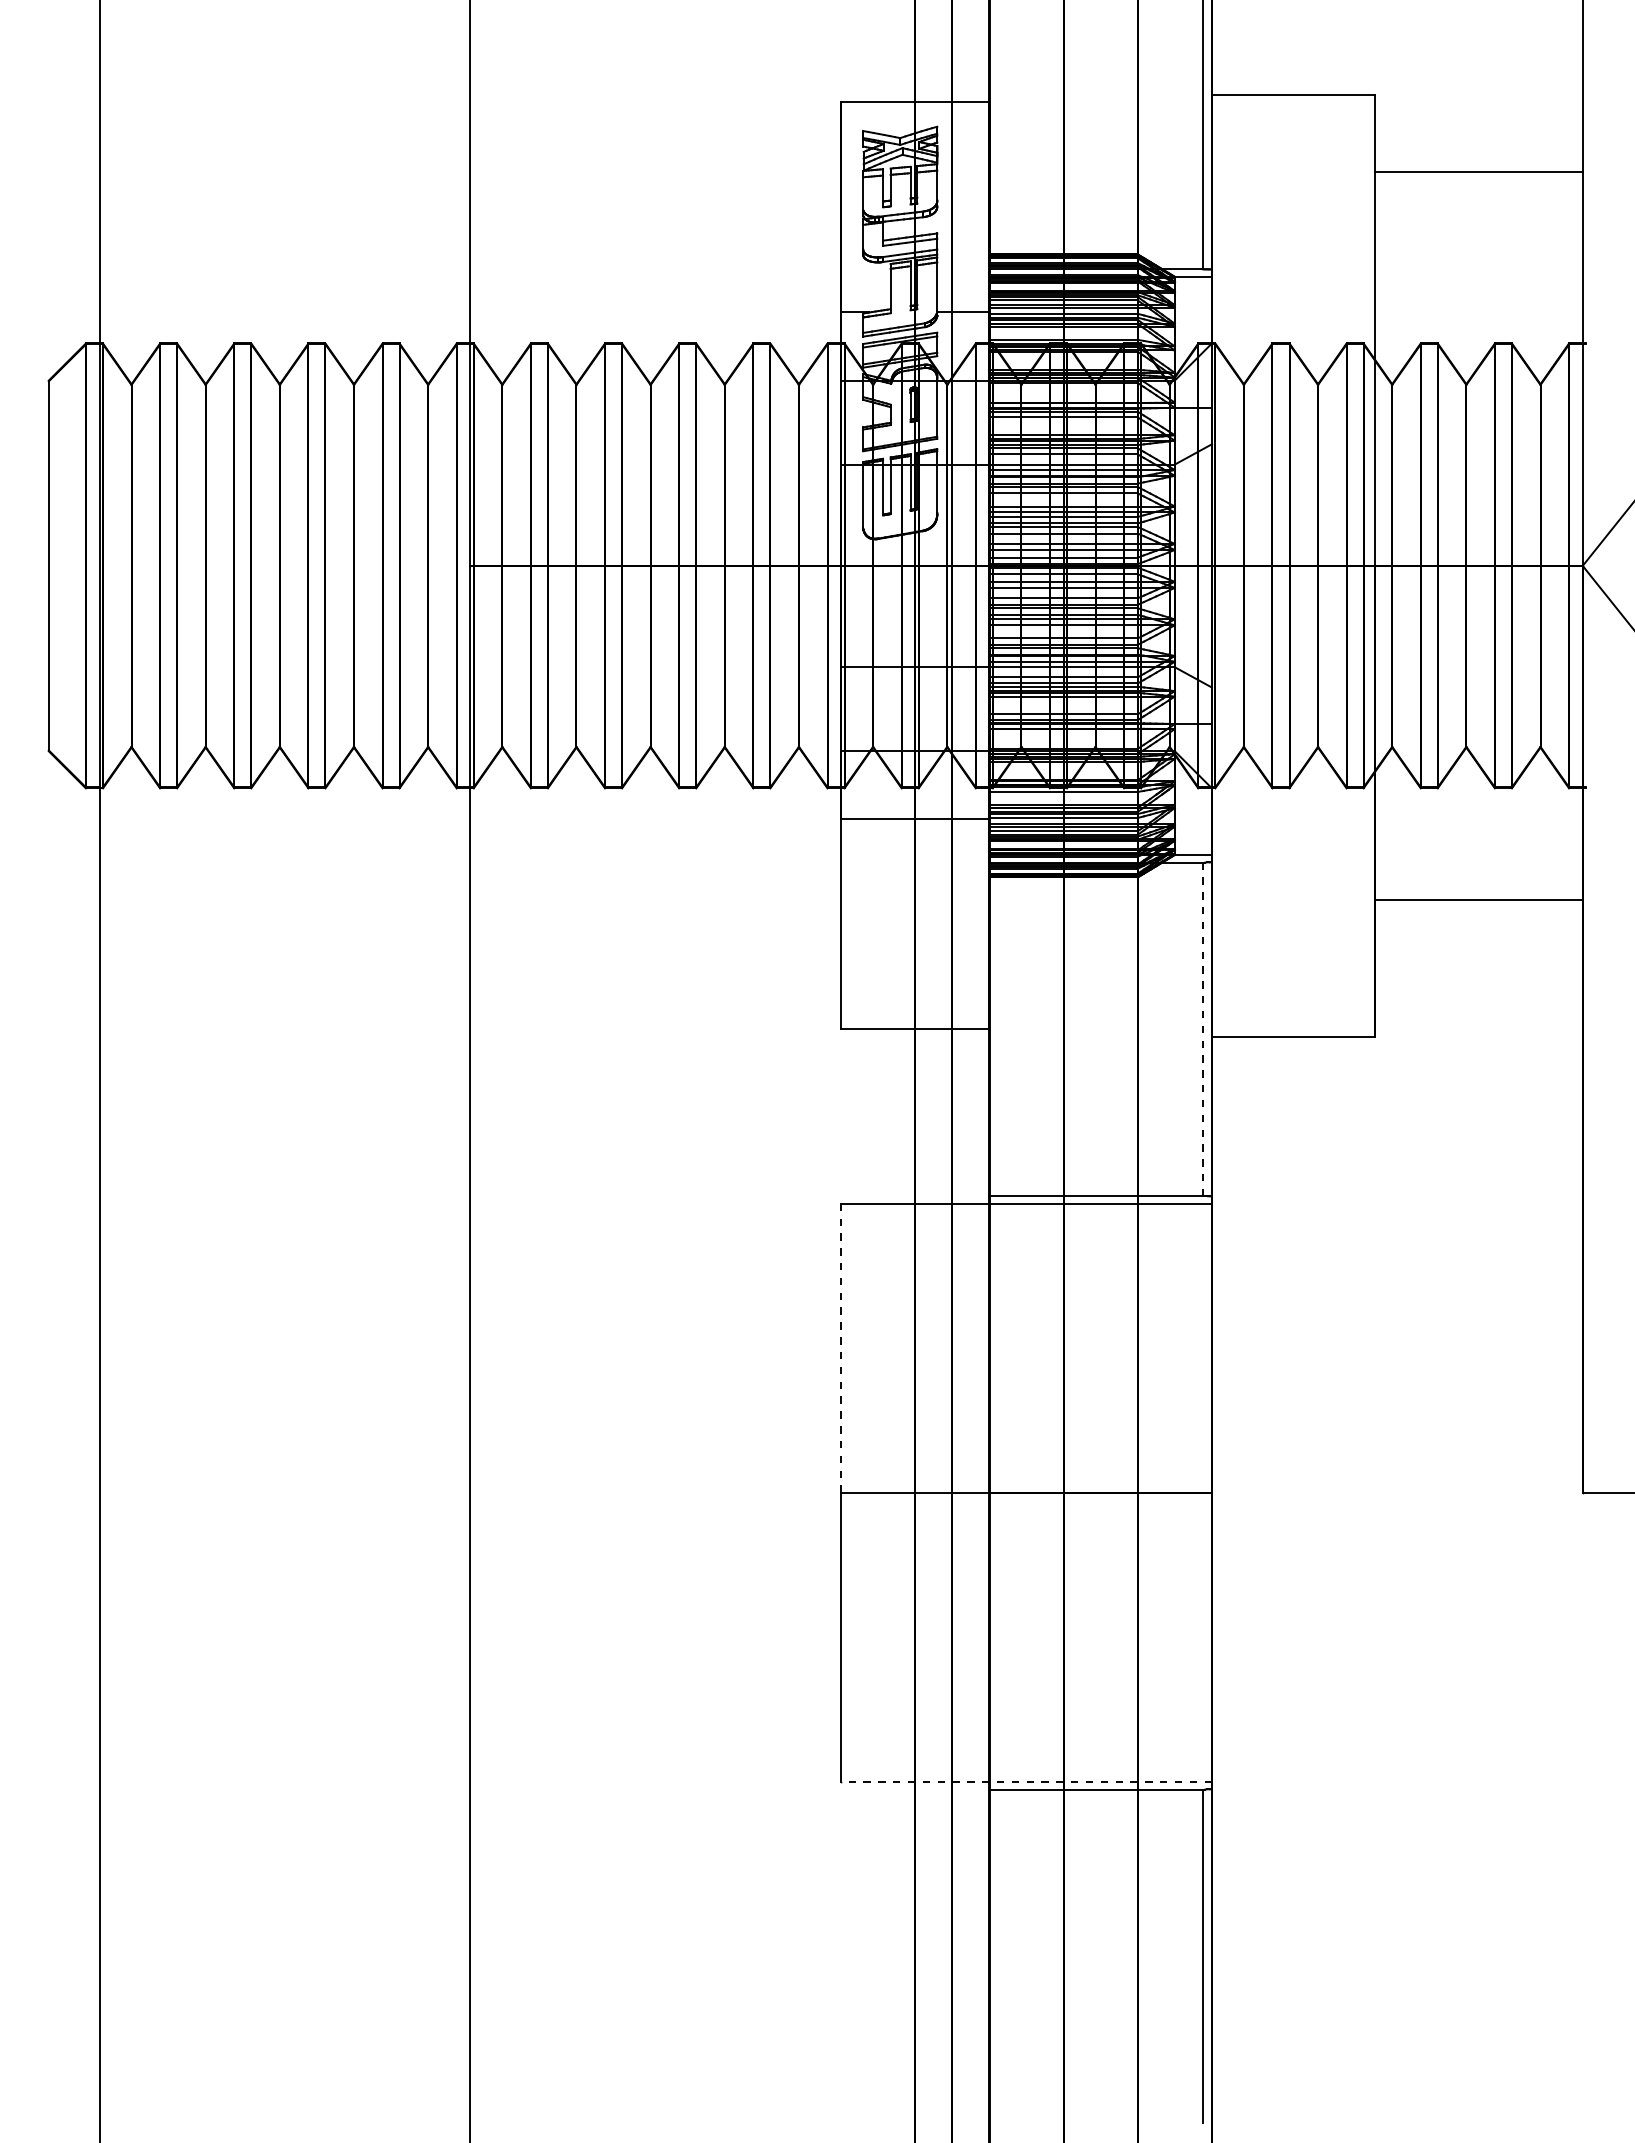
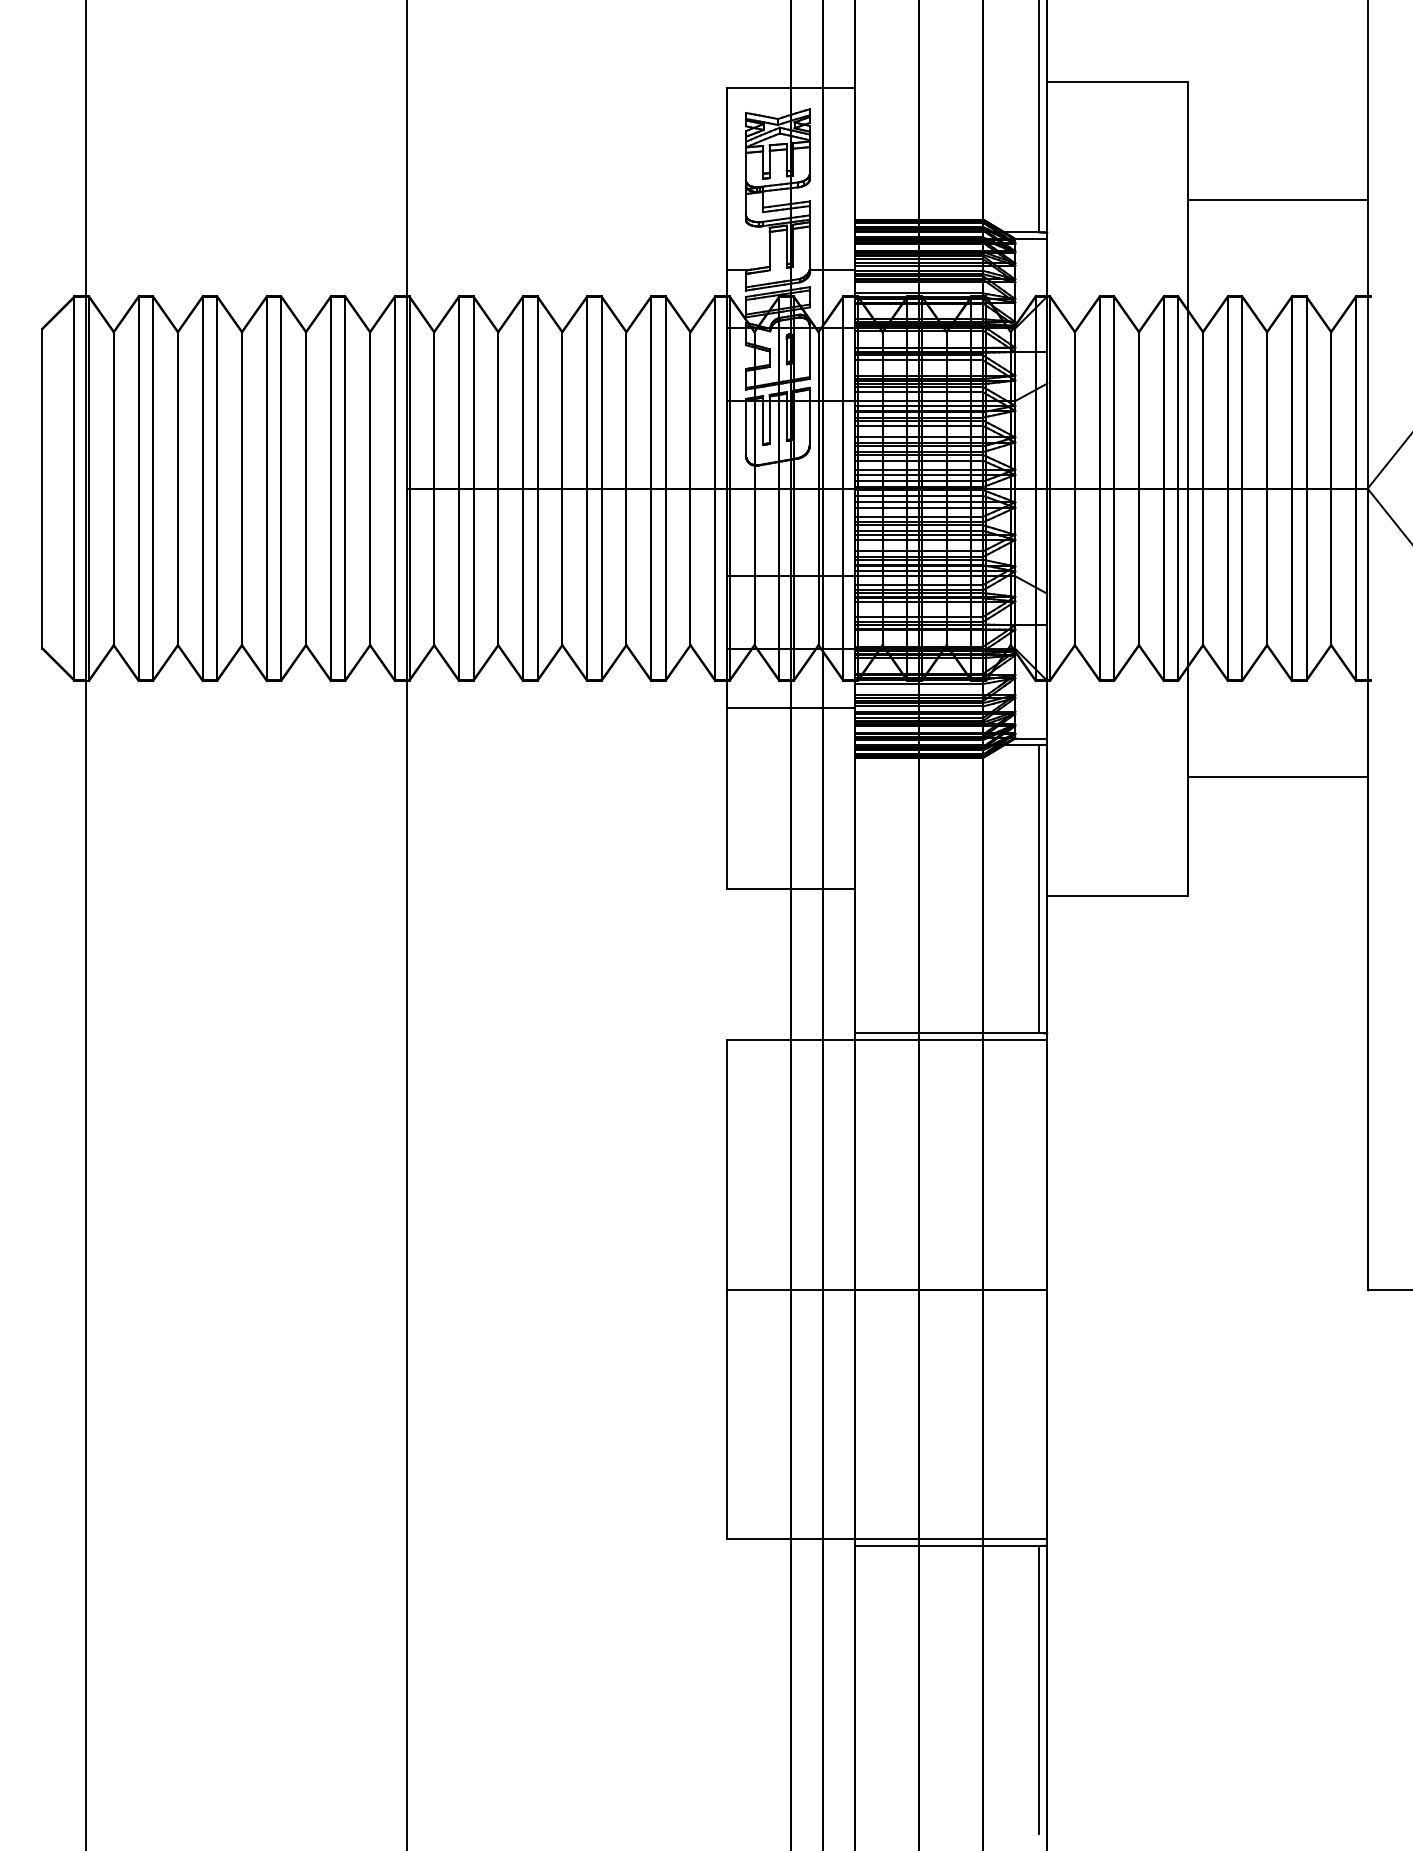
line: (1478, 172) -> (1277, 200), moved
line: (1202, 1029) -> (1039, 889), dashed -> solid
line: (841, 1348) -> (727, 1164), dashed -> solid
line: (1026, 1782) -> (887, 1539), dashed -> solid

